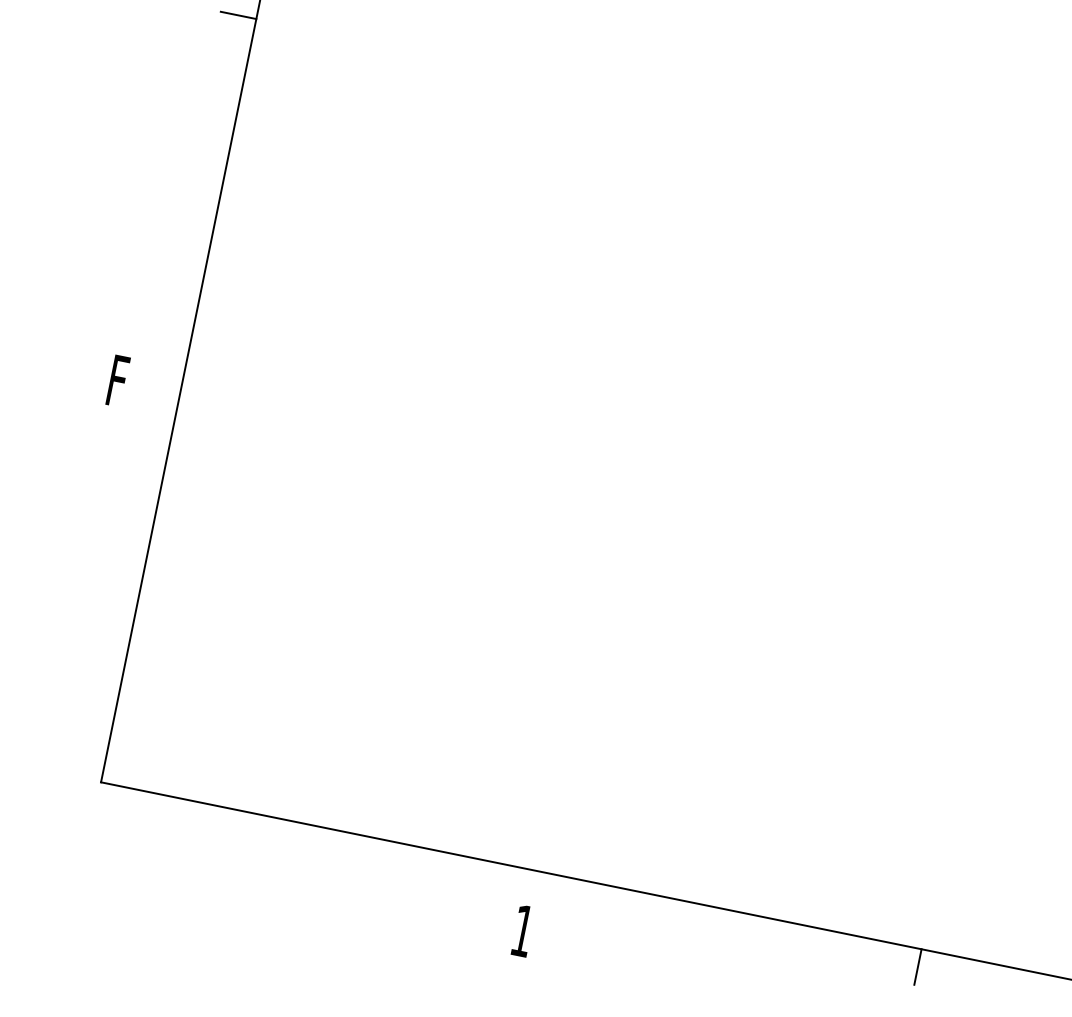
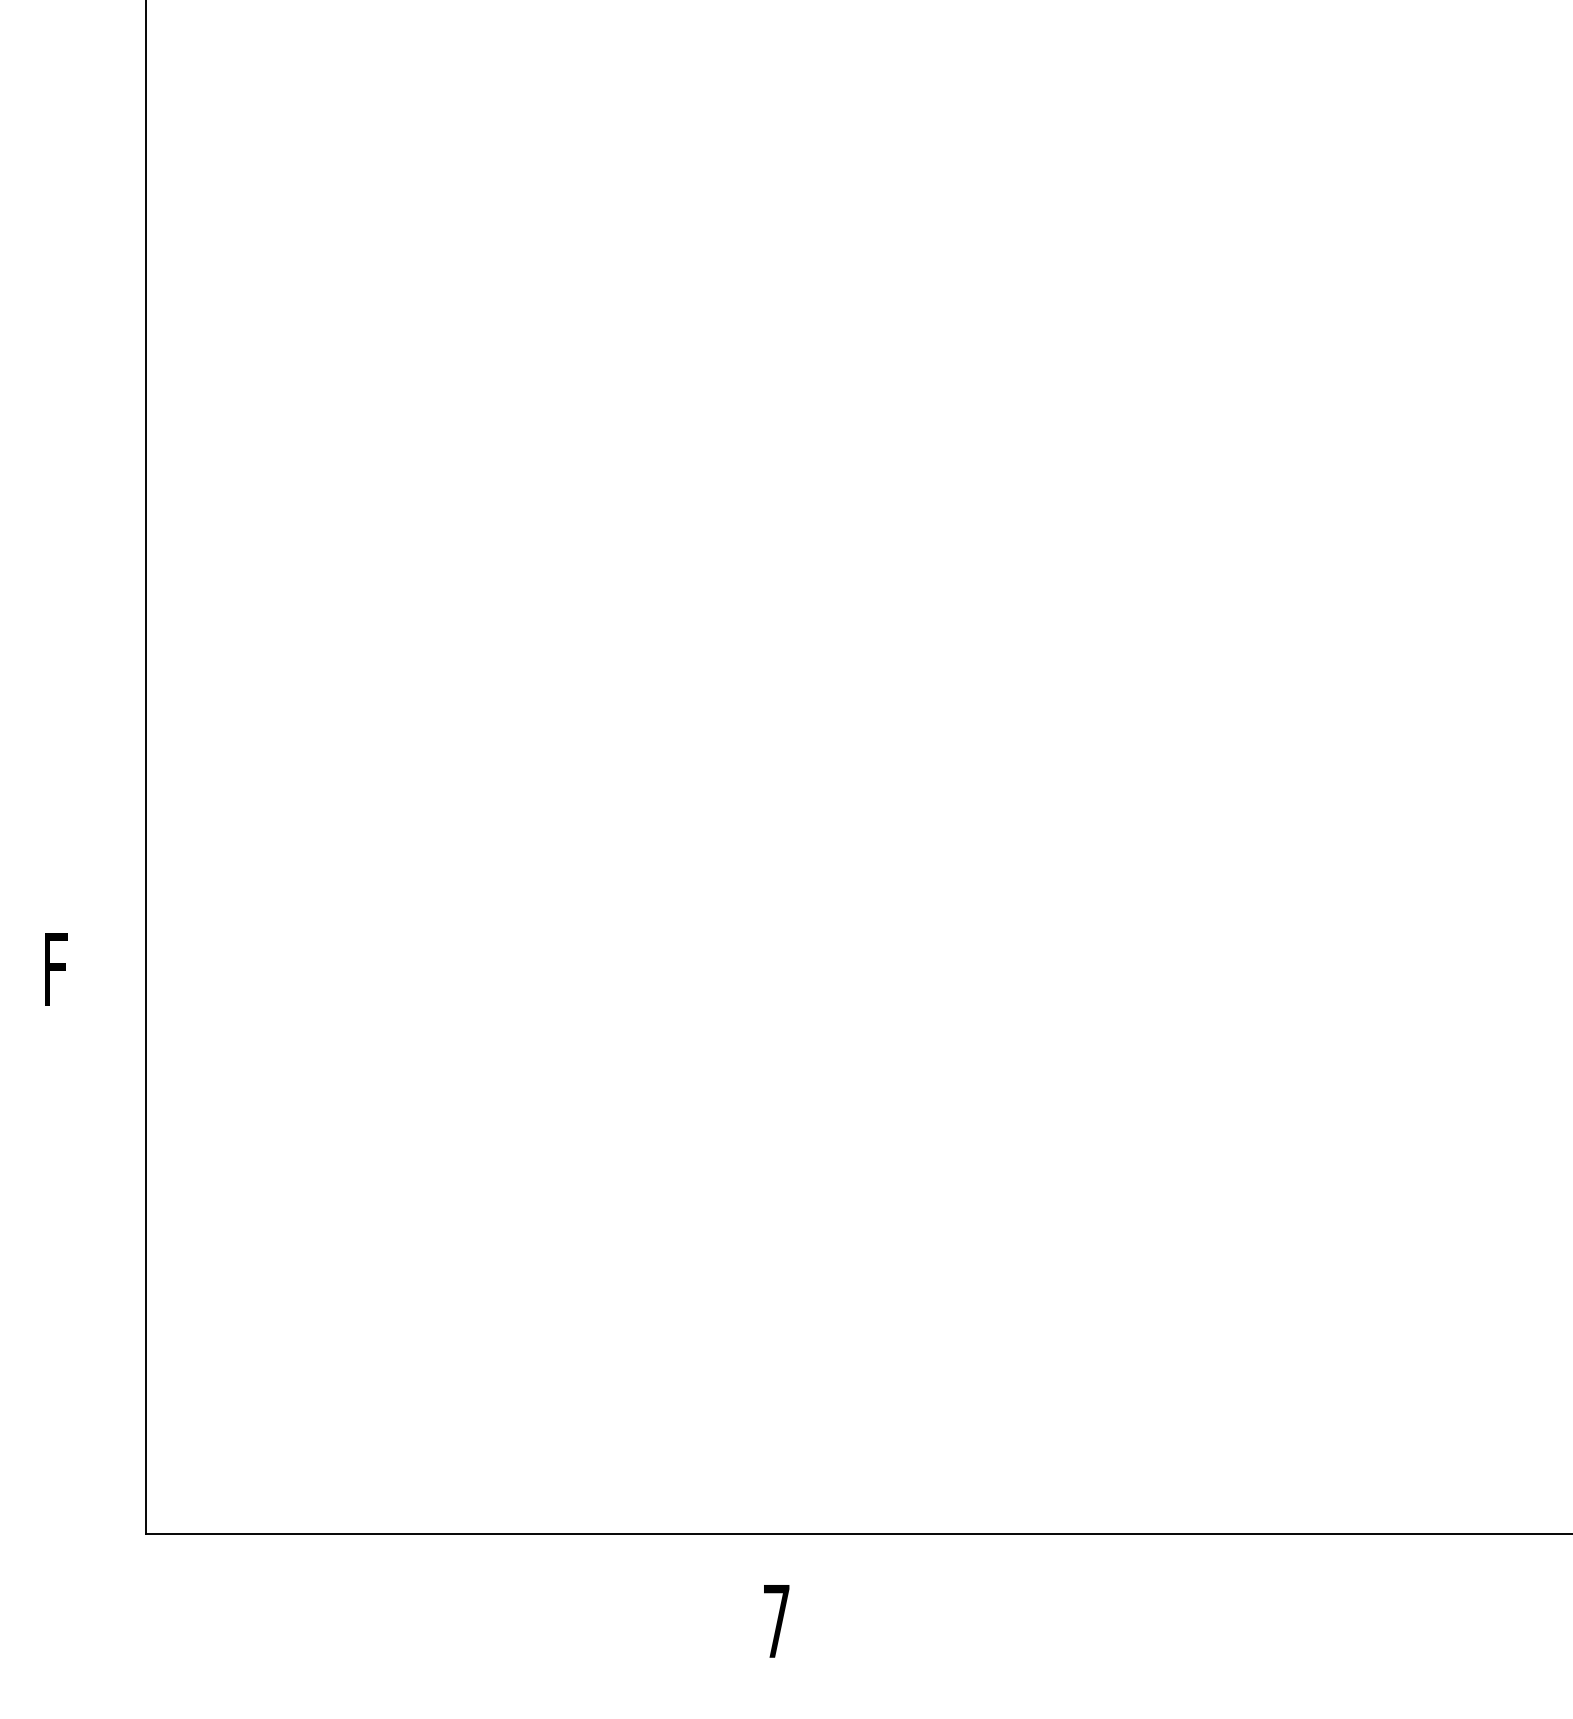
line: (238, 15) -> (120, 425), removed
text: (522, 931) -> (776, 1621), 1 -> 7
line: (917, 967) -> (1337, 1559), removed

